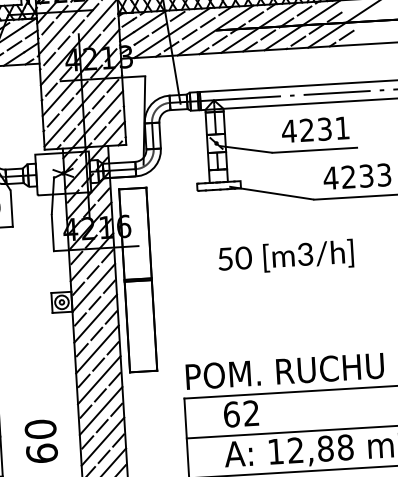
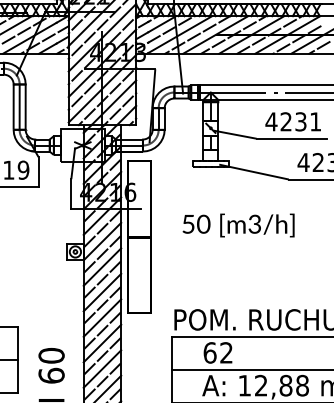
text: (285, 257) -> (238, 225), moved

